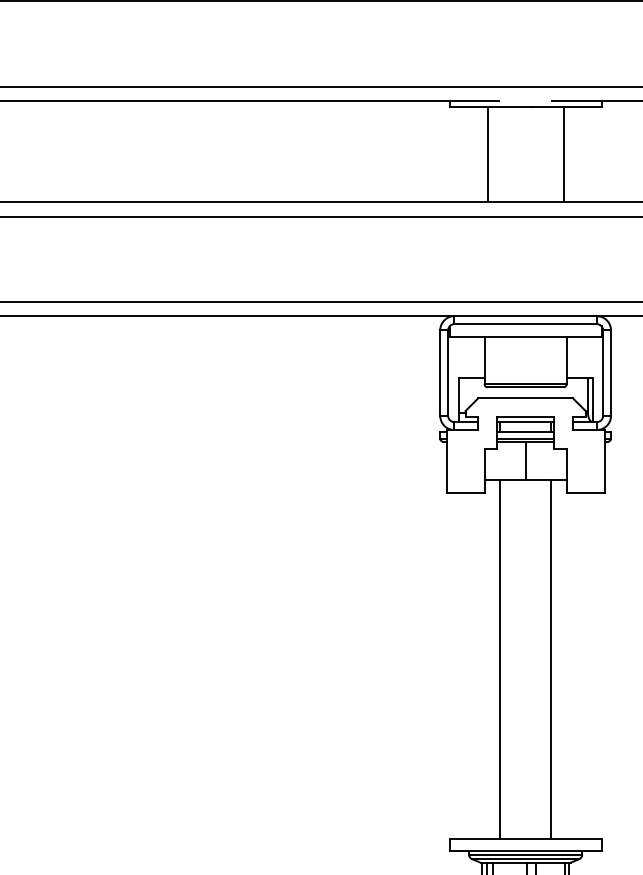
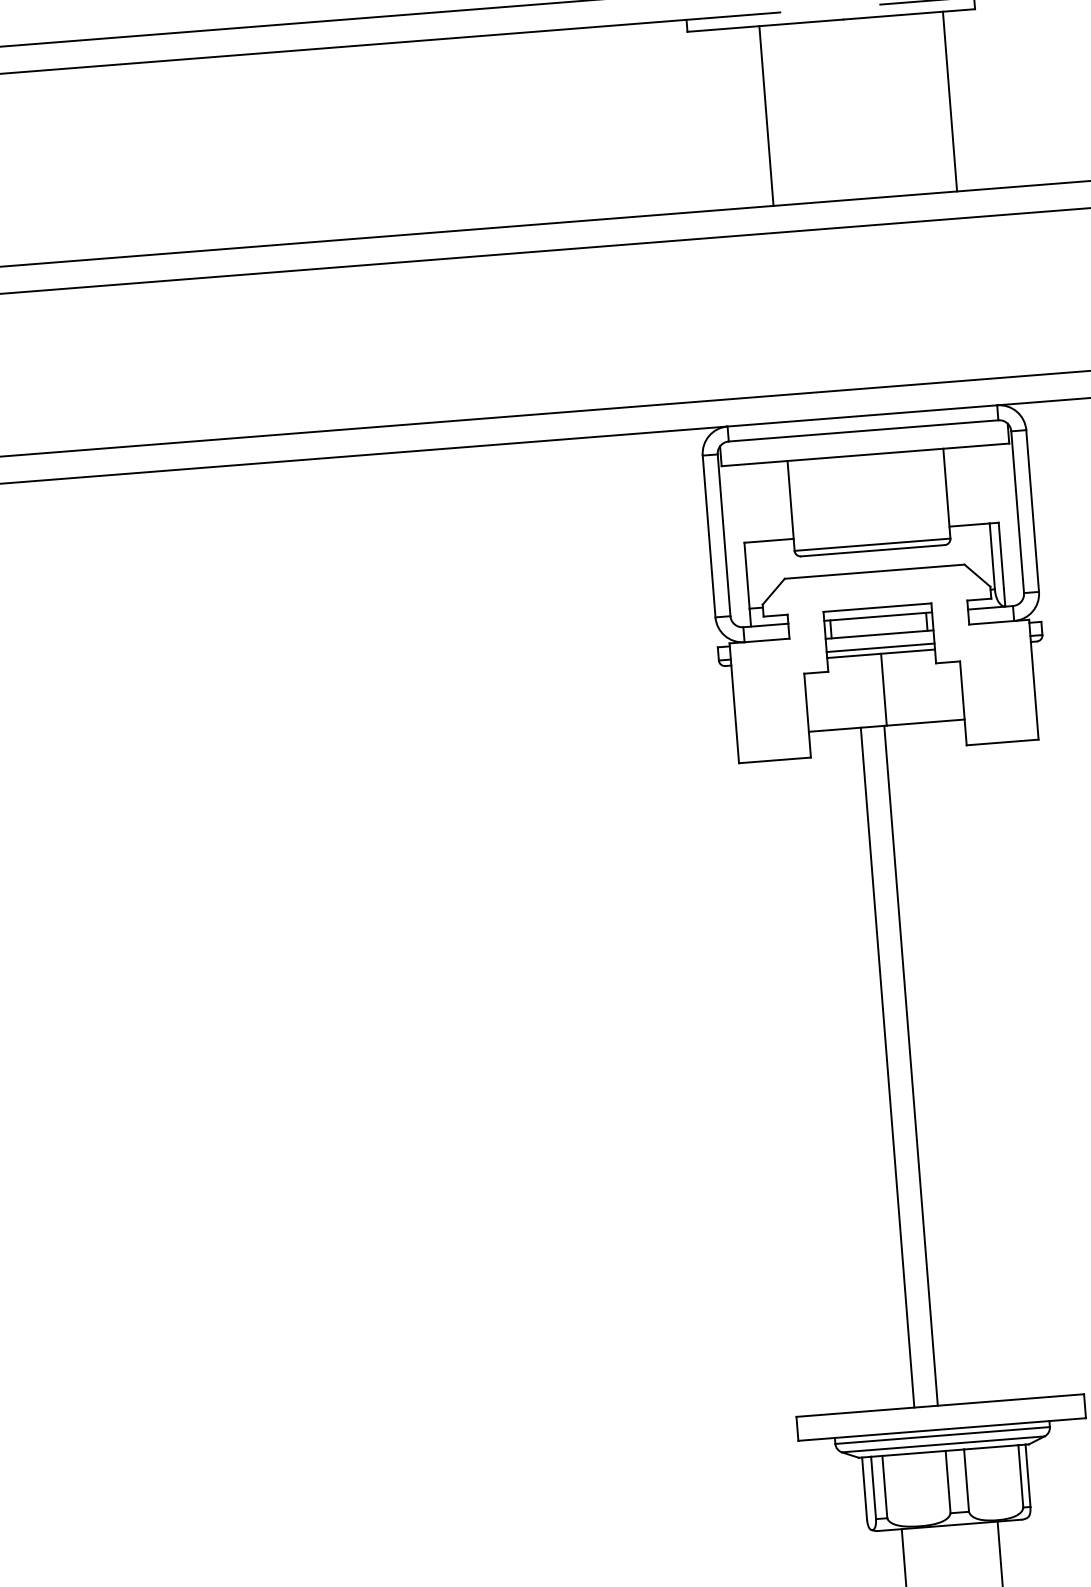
line: (563, 154) -> (949, 100), moved
line: (500, 658) -> (911, 1064), moved
line: (550, 658) -> (886, 1066), moved

